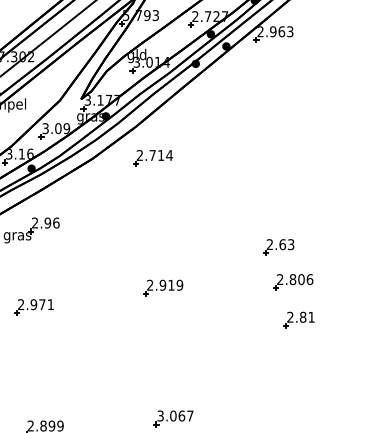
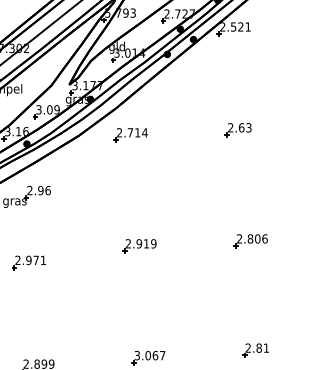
text: (281, 31) -> (240, 26), 2.963 -> 2.521
part: (278, 247) -> (238, 130), moved
part: (298, 319) -> (255, 350), moved

